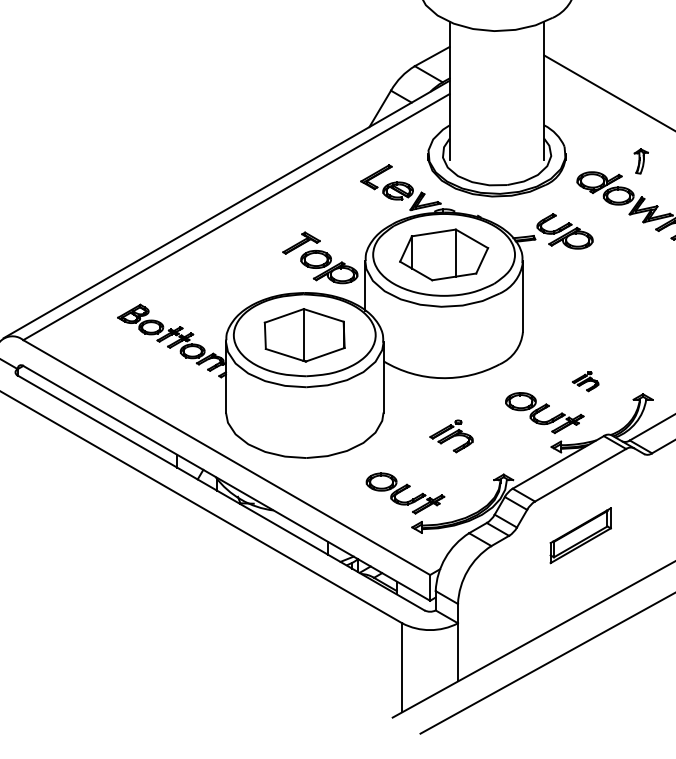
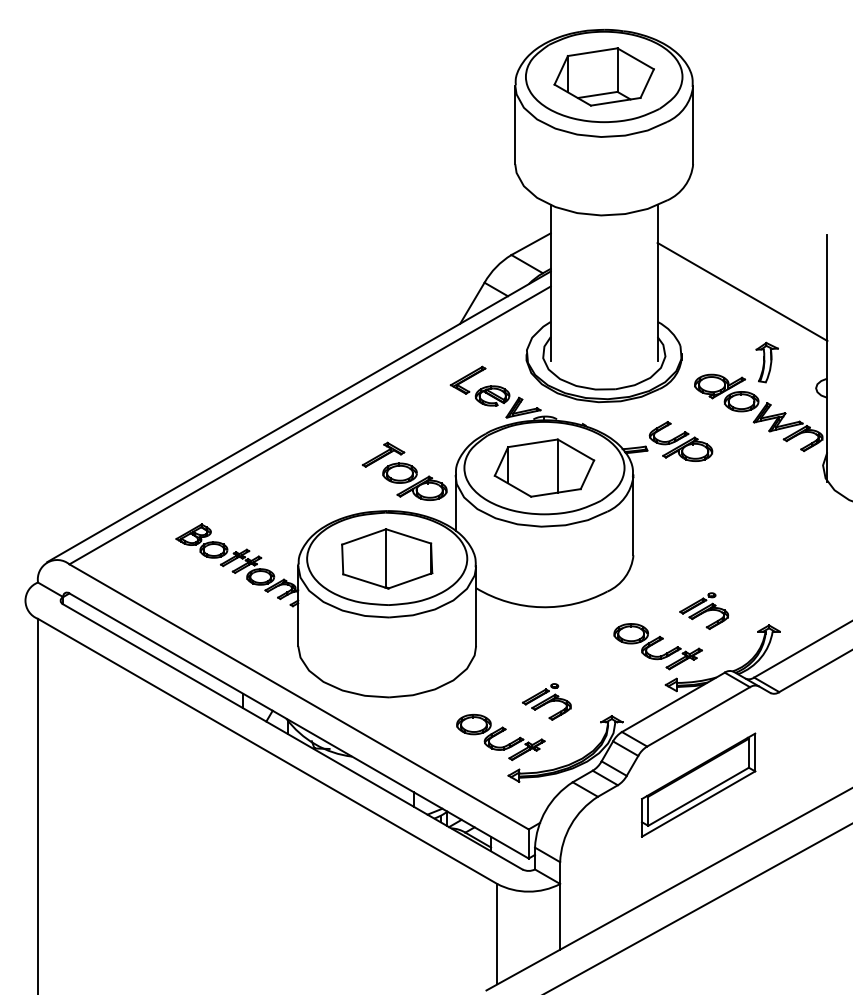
part: (640, 161) -> (766, 362), size x1.43
part: (585, 381) -> (704, 610), size x1.67
part: (451, 435) -> (546, 701), moved
part: (580, 535) -> (698, 784), size x1.67

